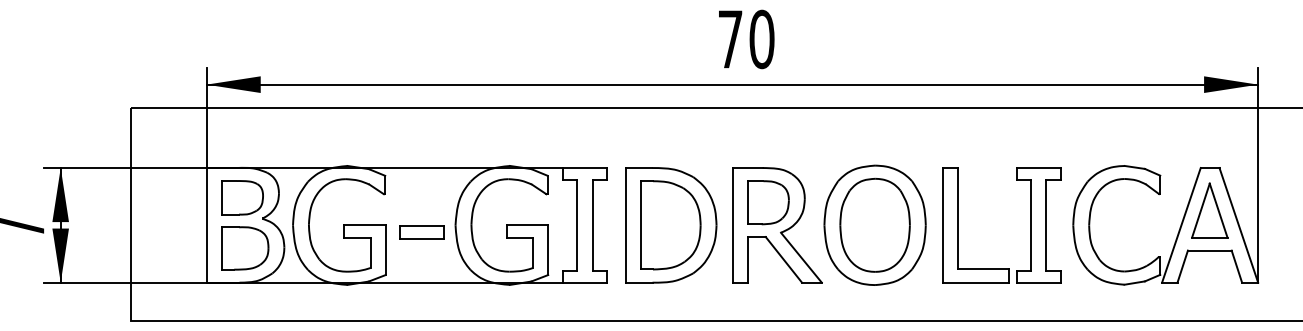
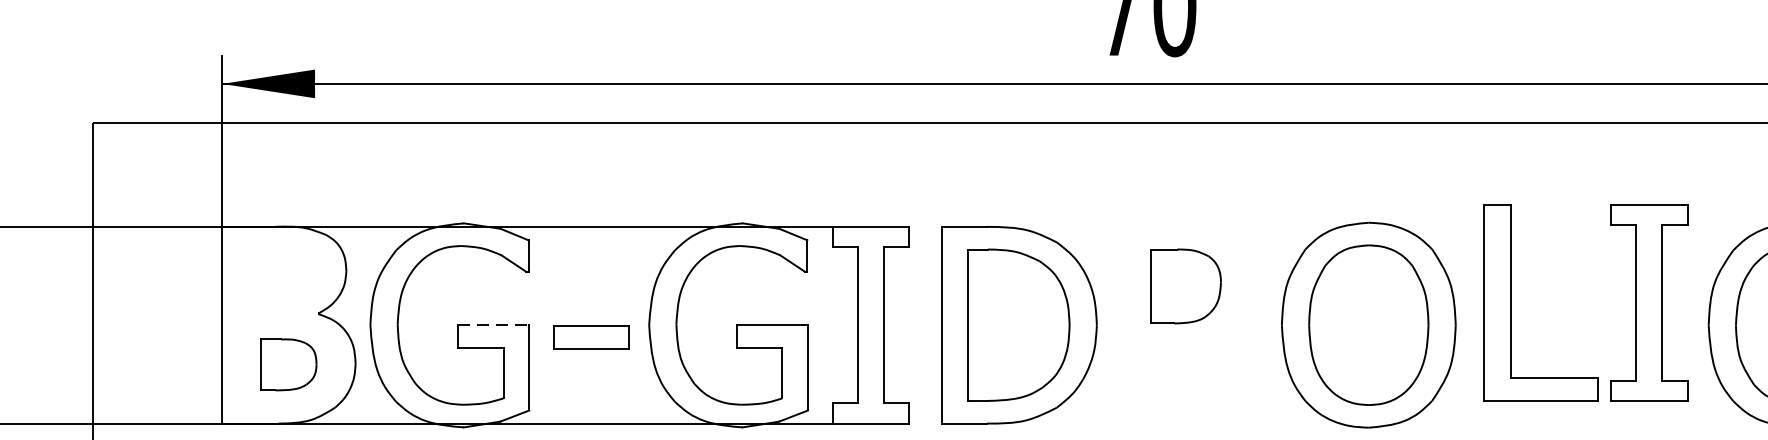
part: (242, 197) -> (283, 277), removed
line: (364, 224) -> (493, 323), solid -> dashed
part: (777, 225) -> (1201, 325), removed
part: (1030, 225) -> (1635, 303), moved
part: (245, 248) -> (288, 364), size x0.7

